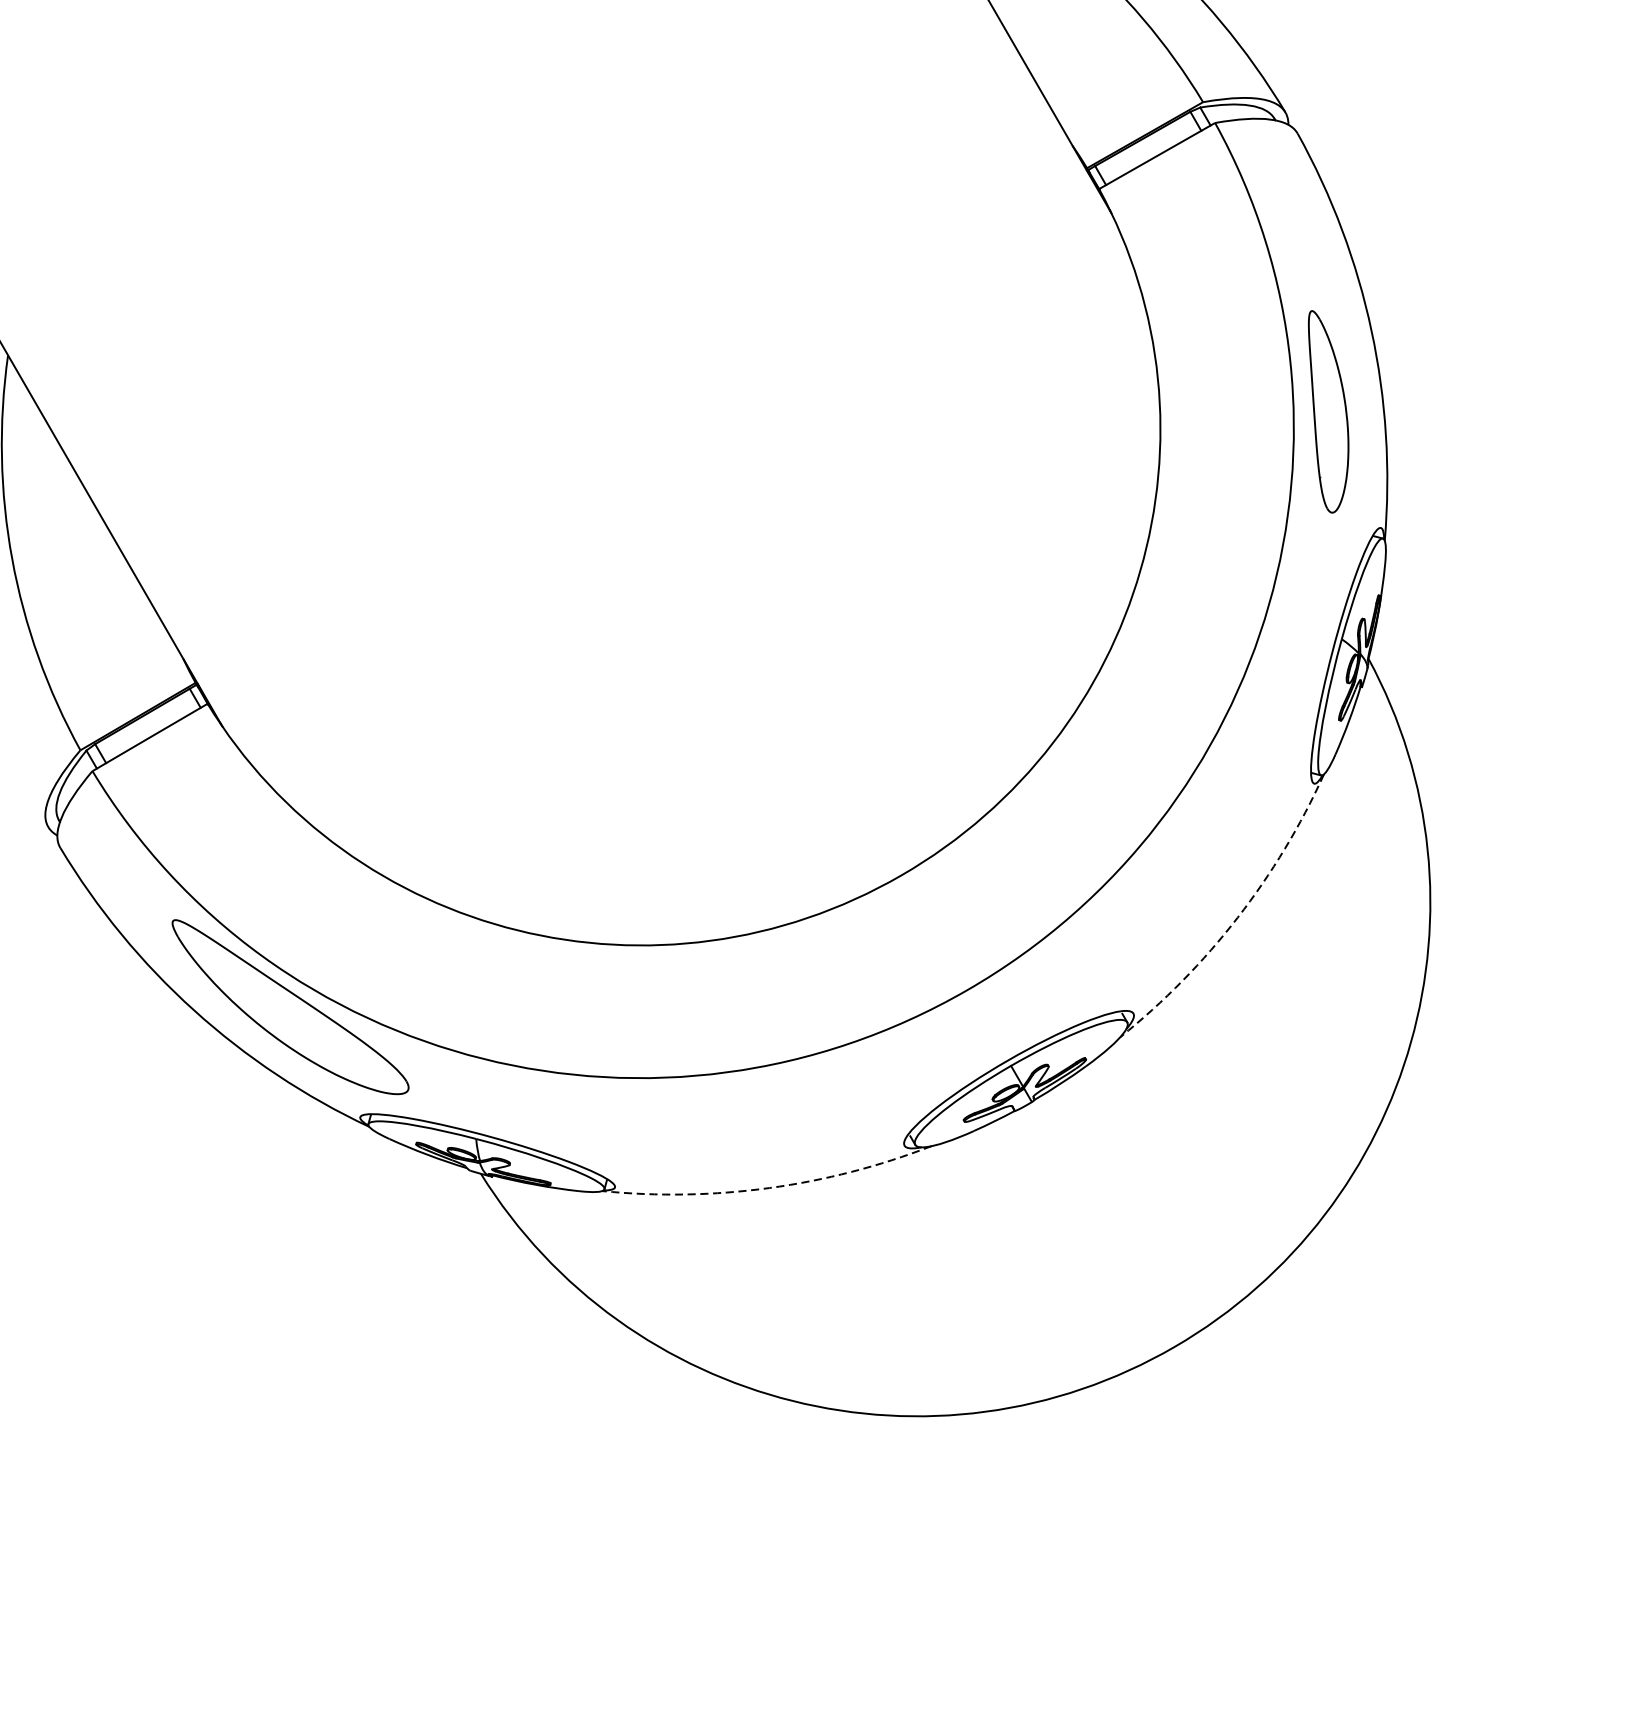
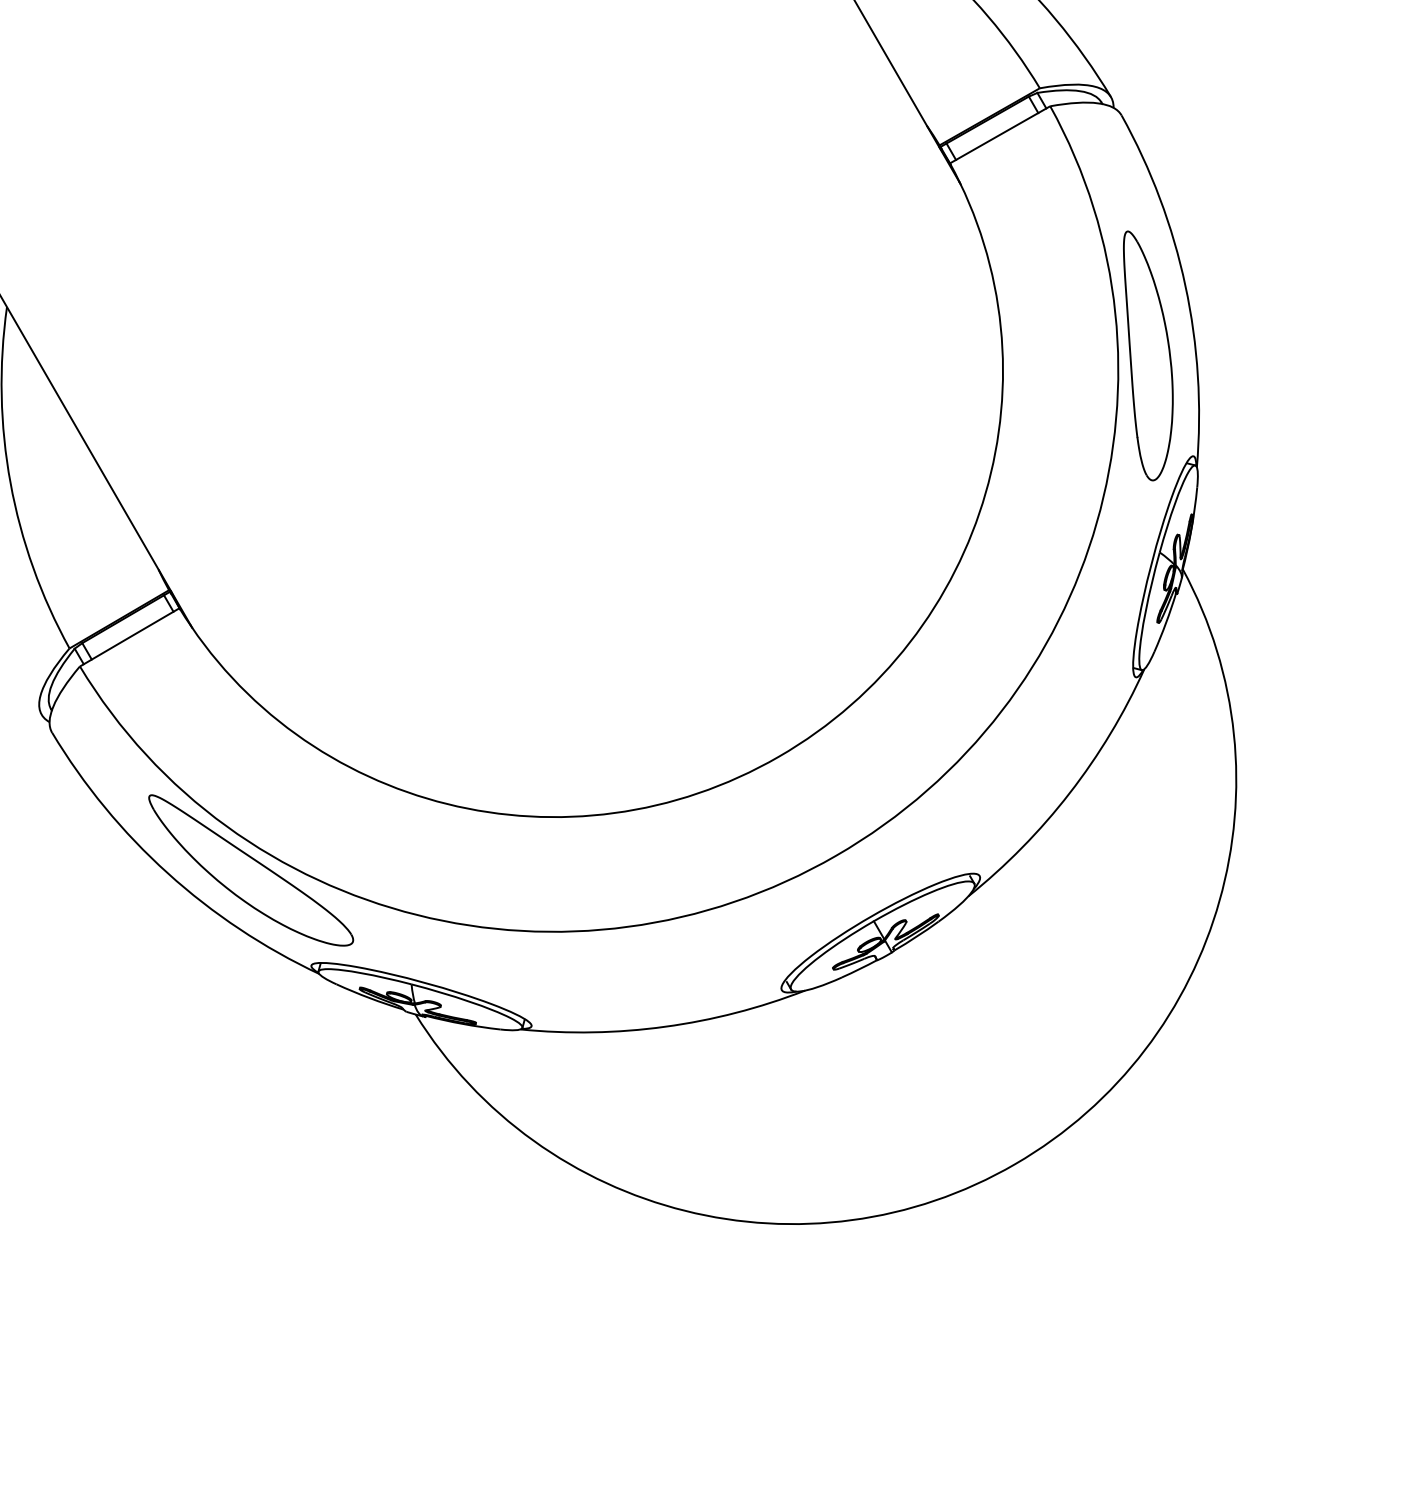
part: (1328, 411) -> (1148, 355), size x1.43
arc: (1237, 918) -> (1069, 793), dashed -> solid
arc: (769, 1187) -> (665, 1026), dashed -> solid

